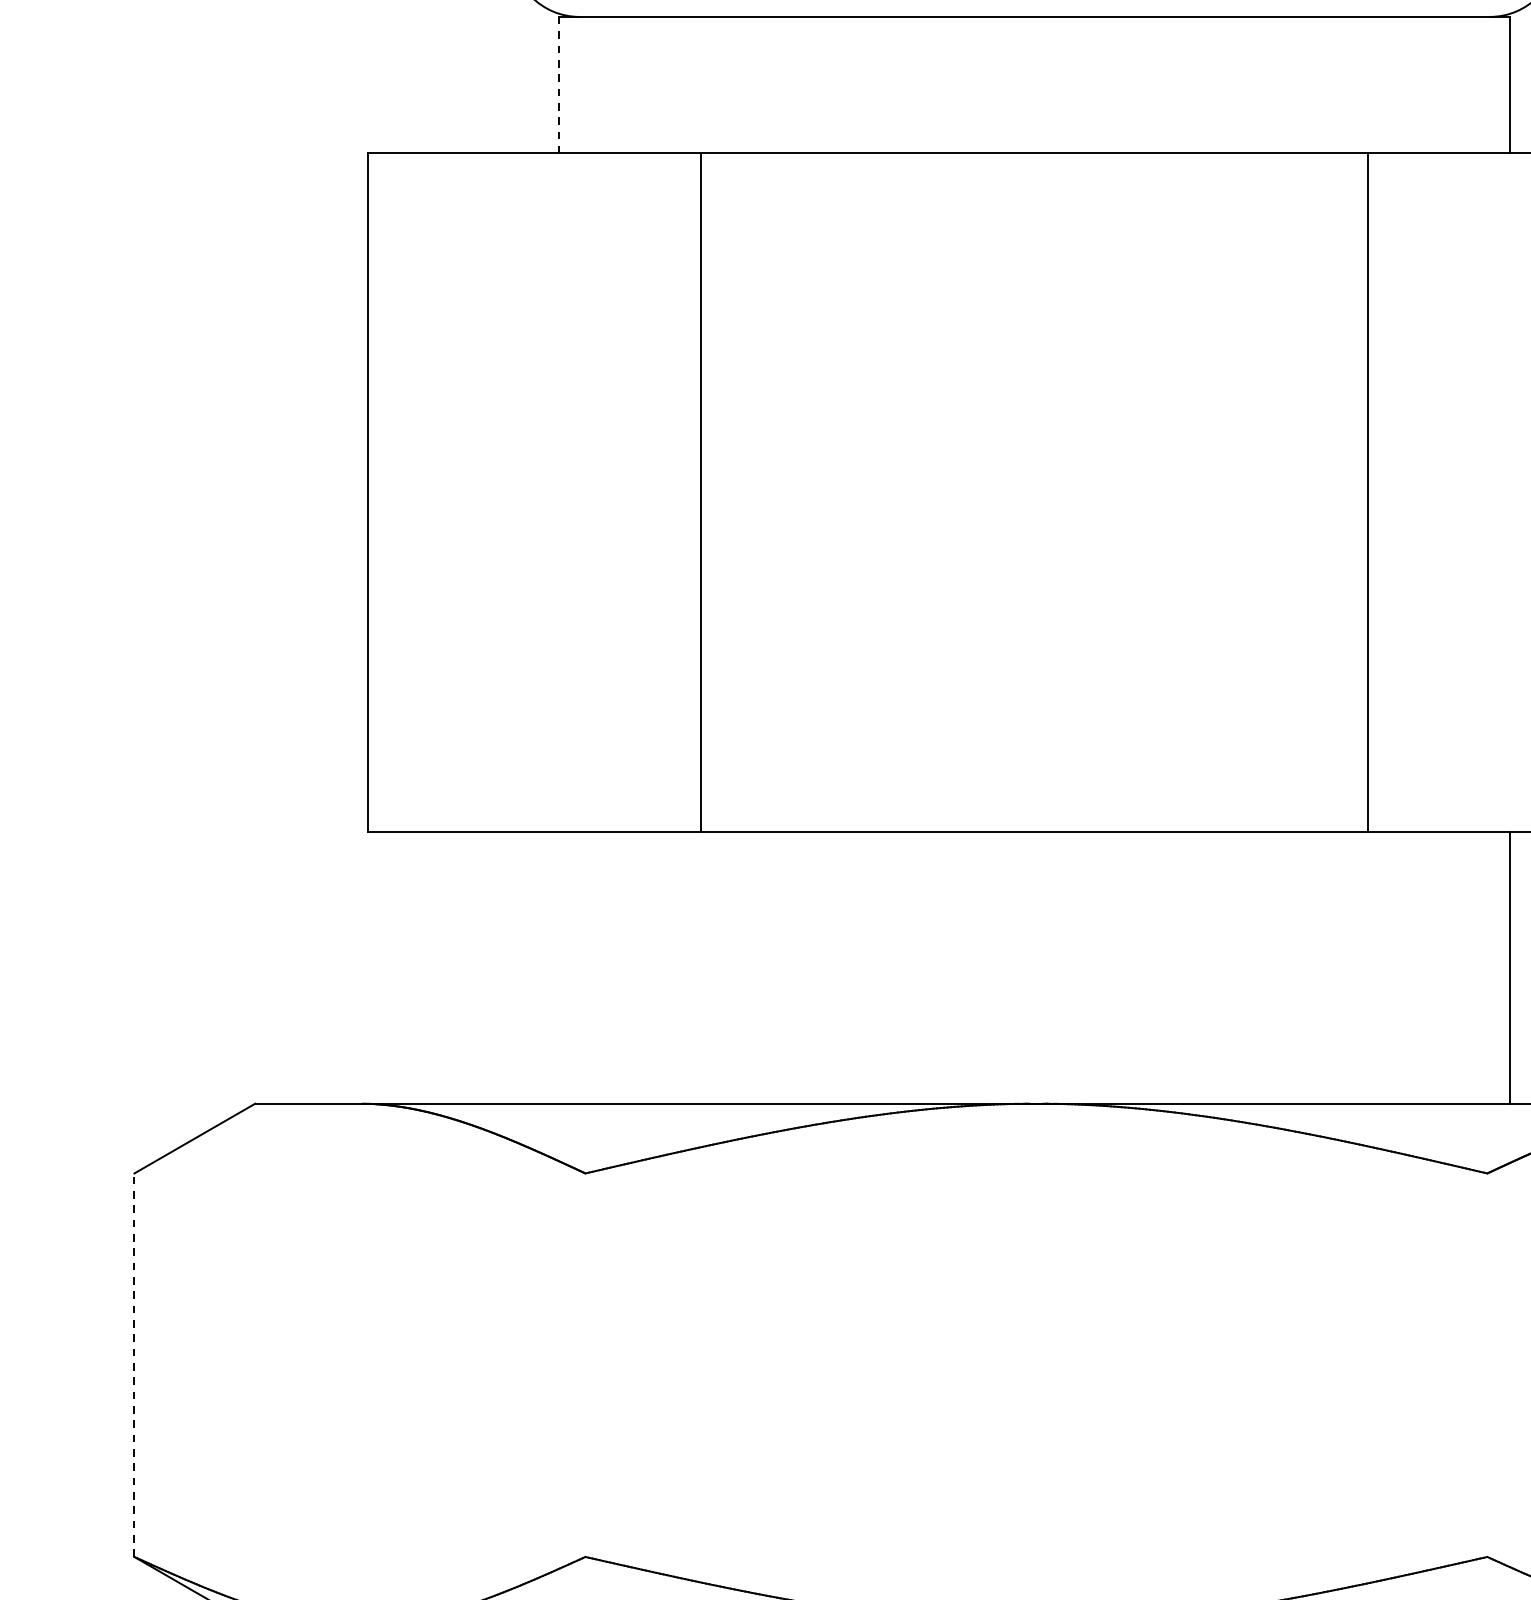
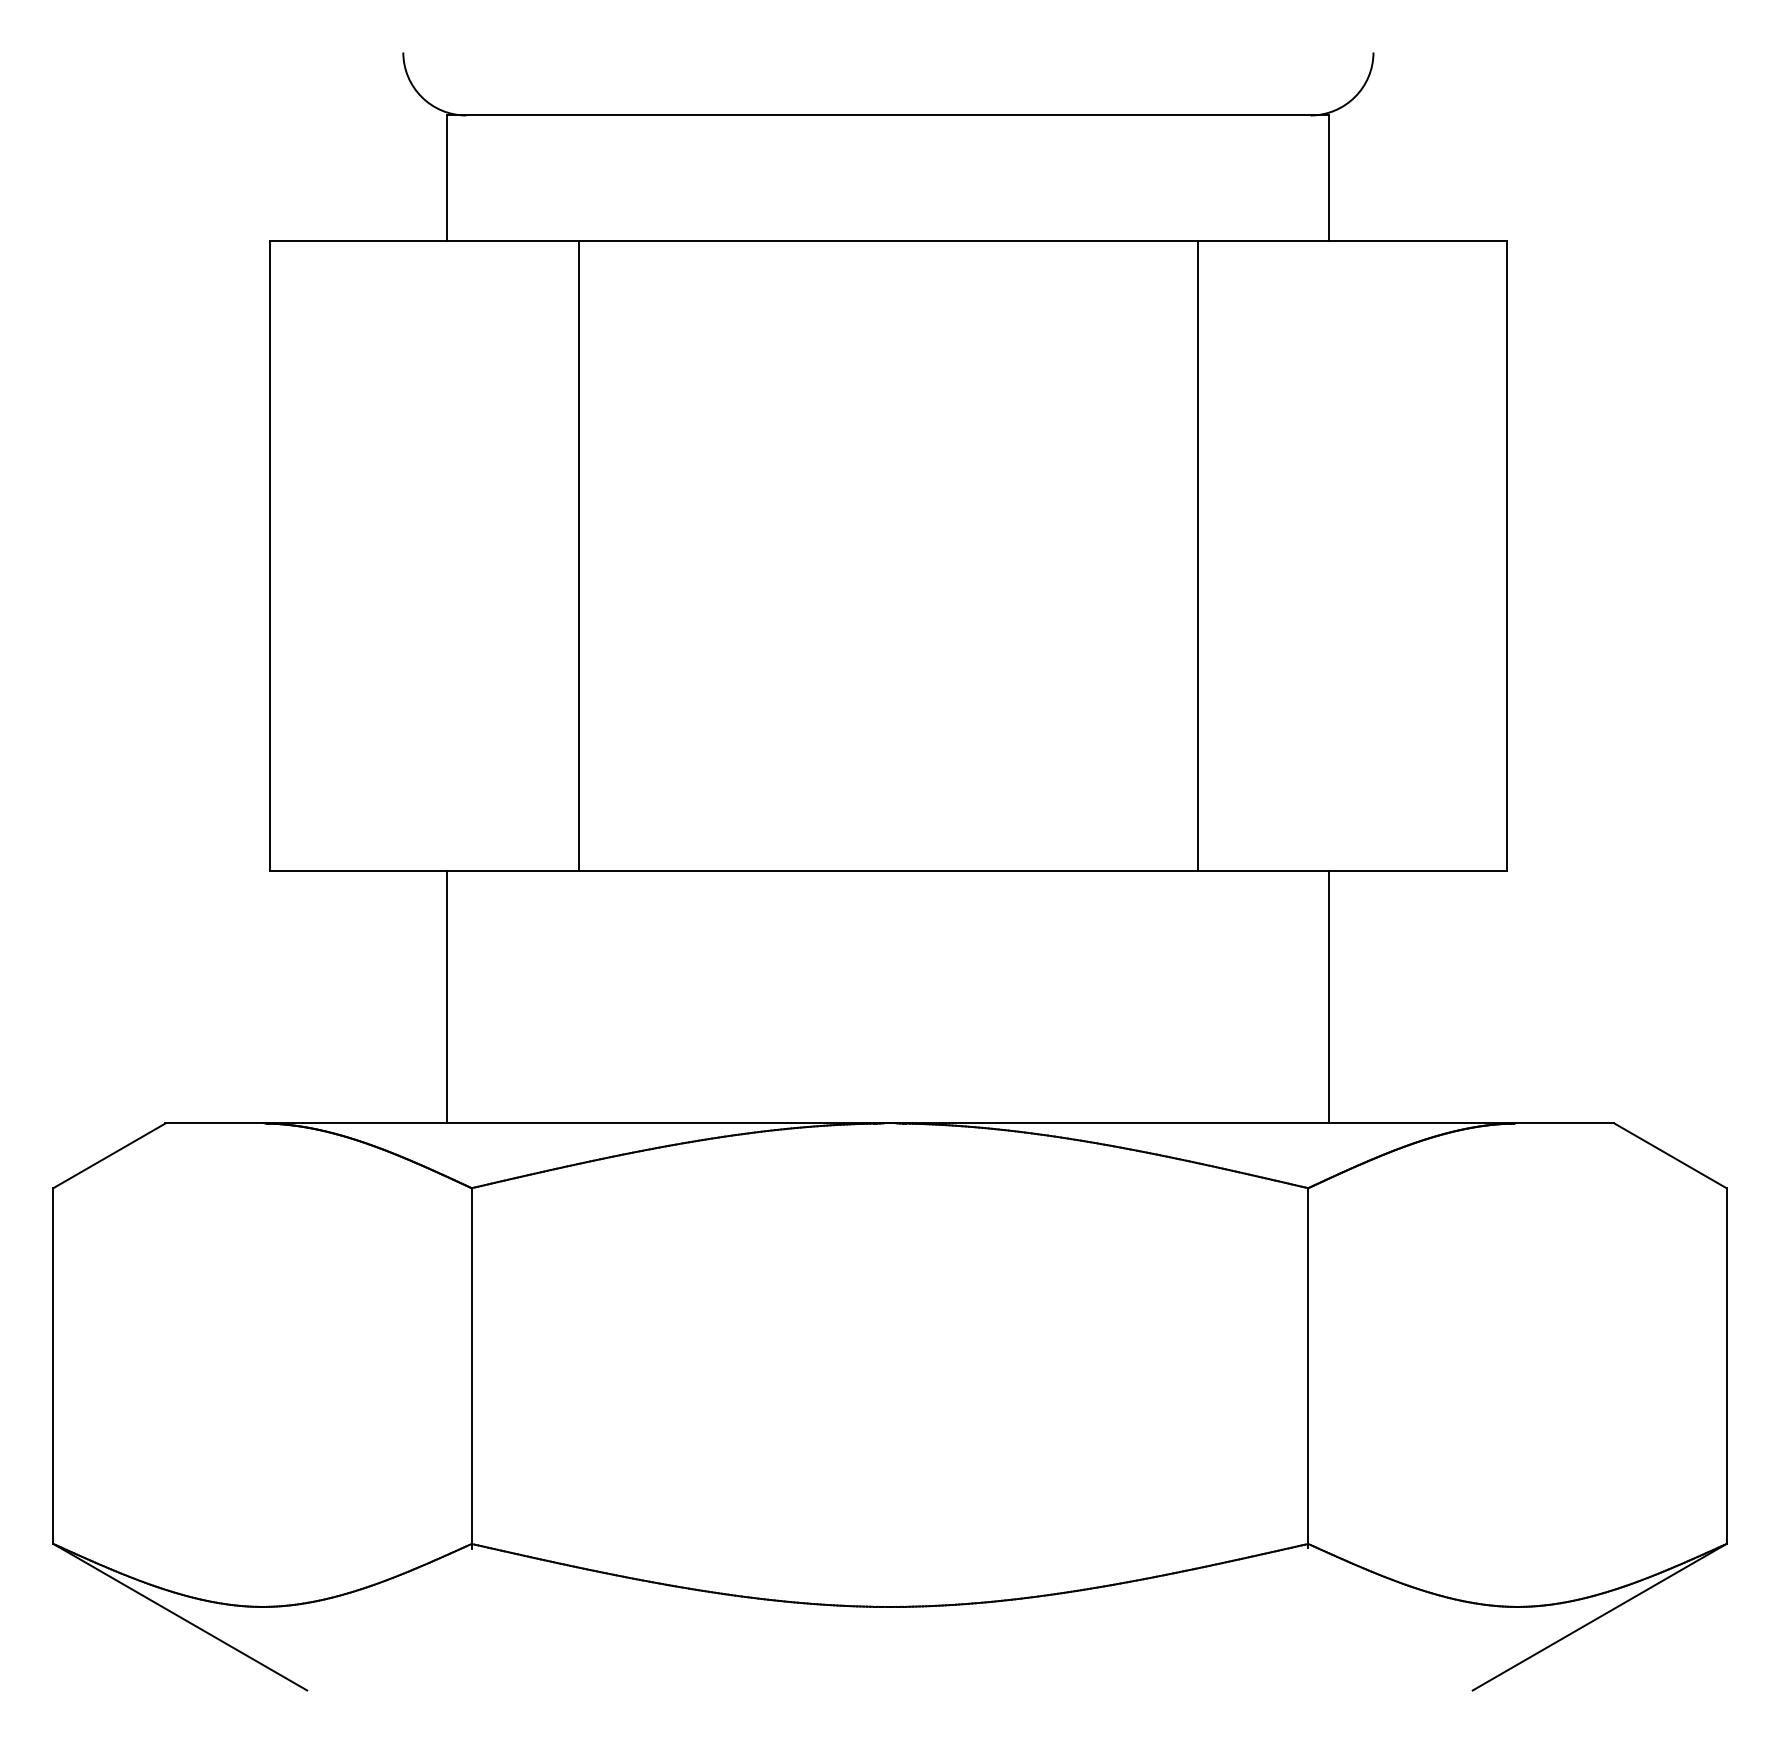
line: (559, 84) -> (447, 178), dashed -> solid
line: (559, 967) -> (447, 997), added
line: (134, 1365) -> (53, 1366), dashed -> solid
line: (585, 1367) -> (471, 1368), added
line: (1487, 1367) -> (1308, 1368), added

